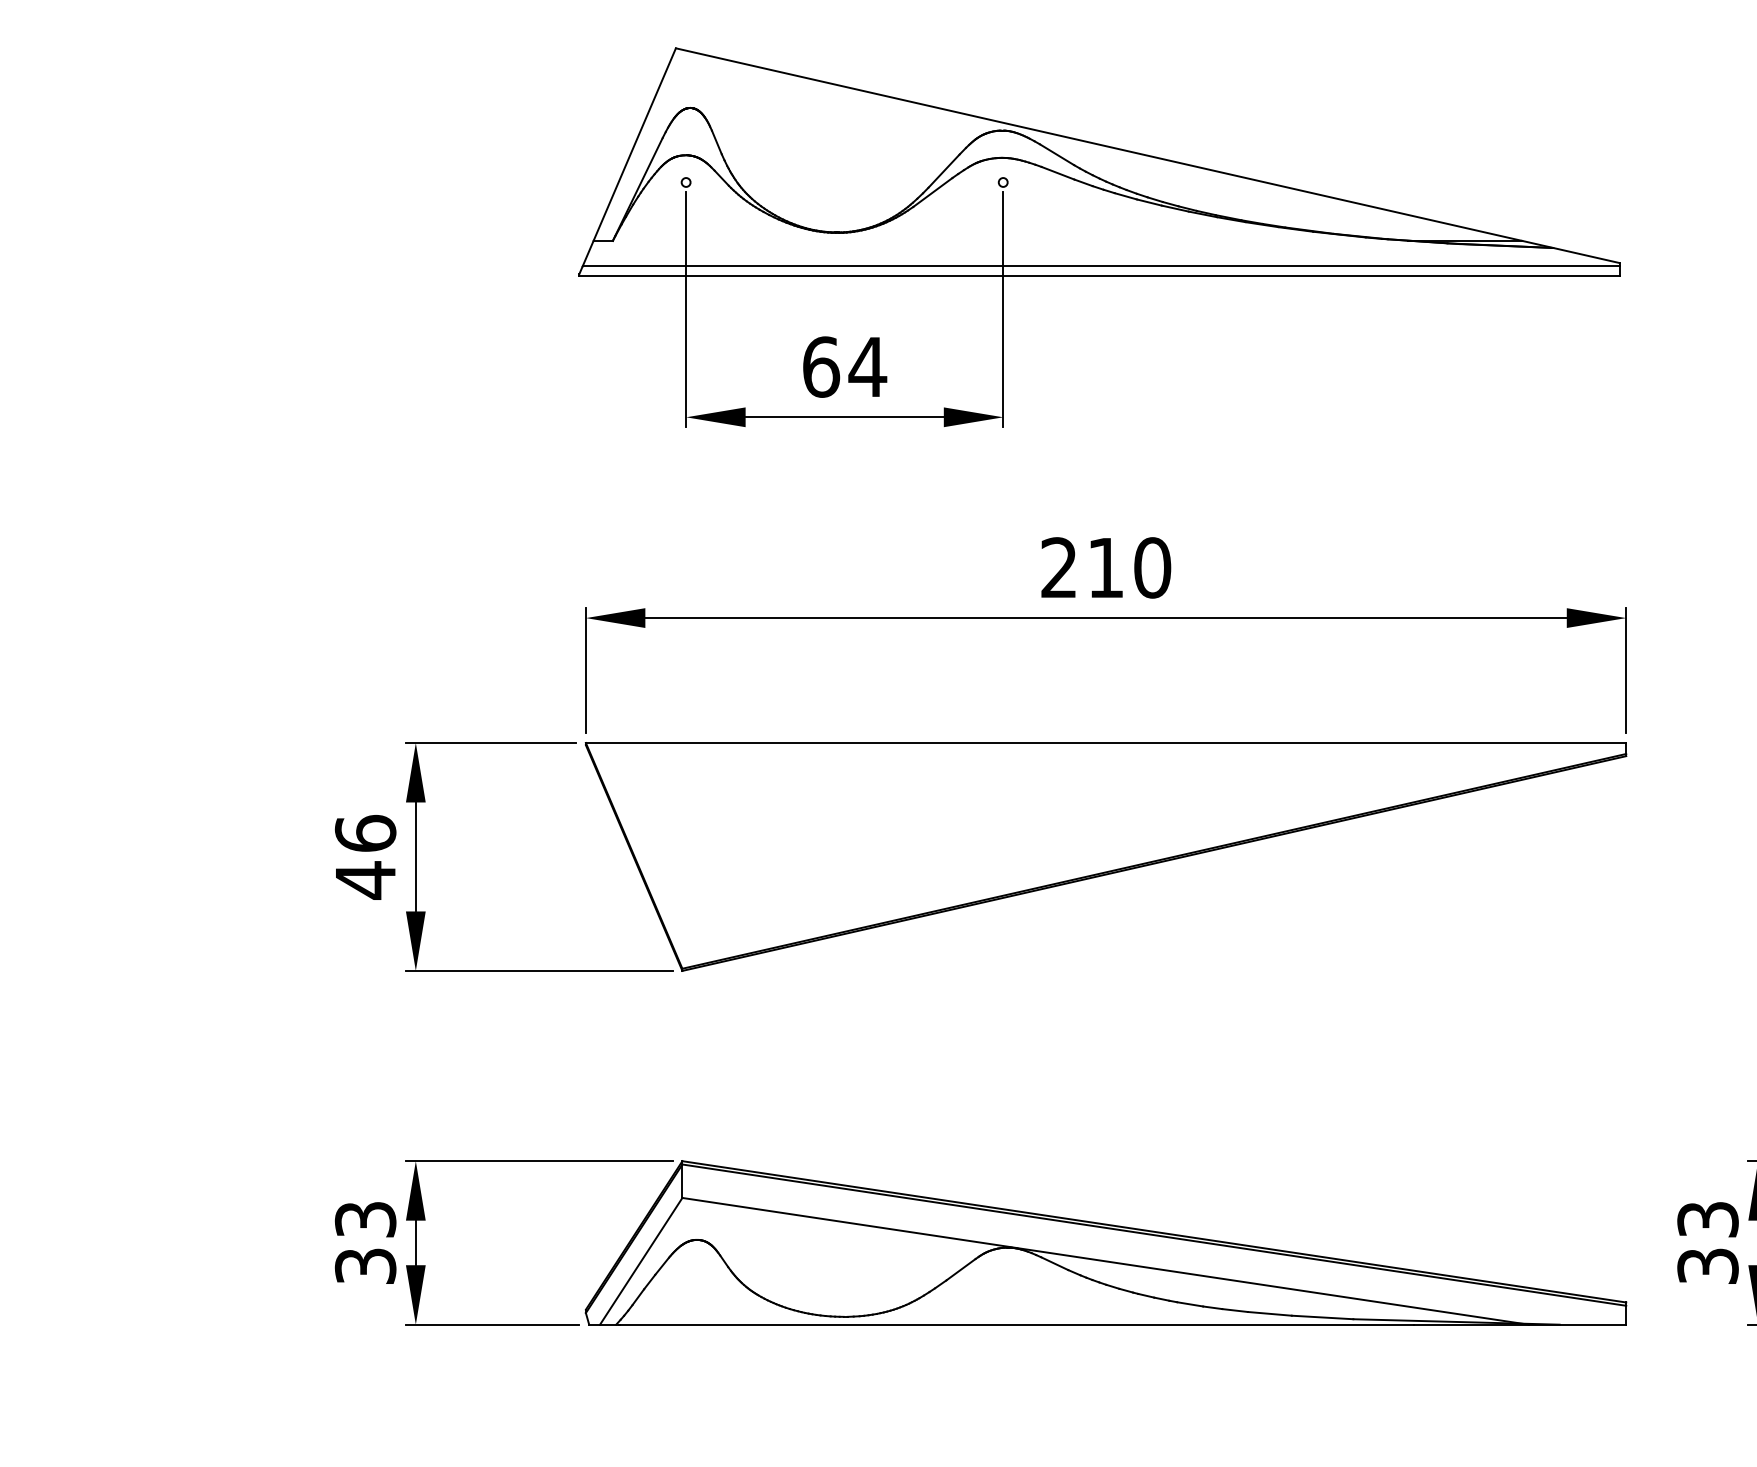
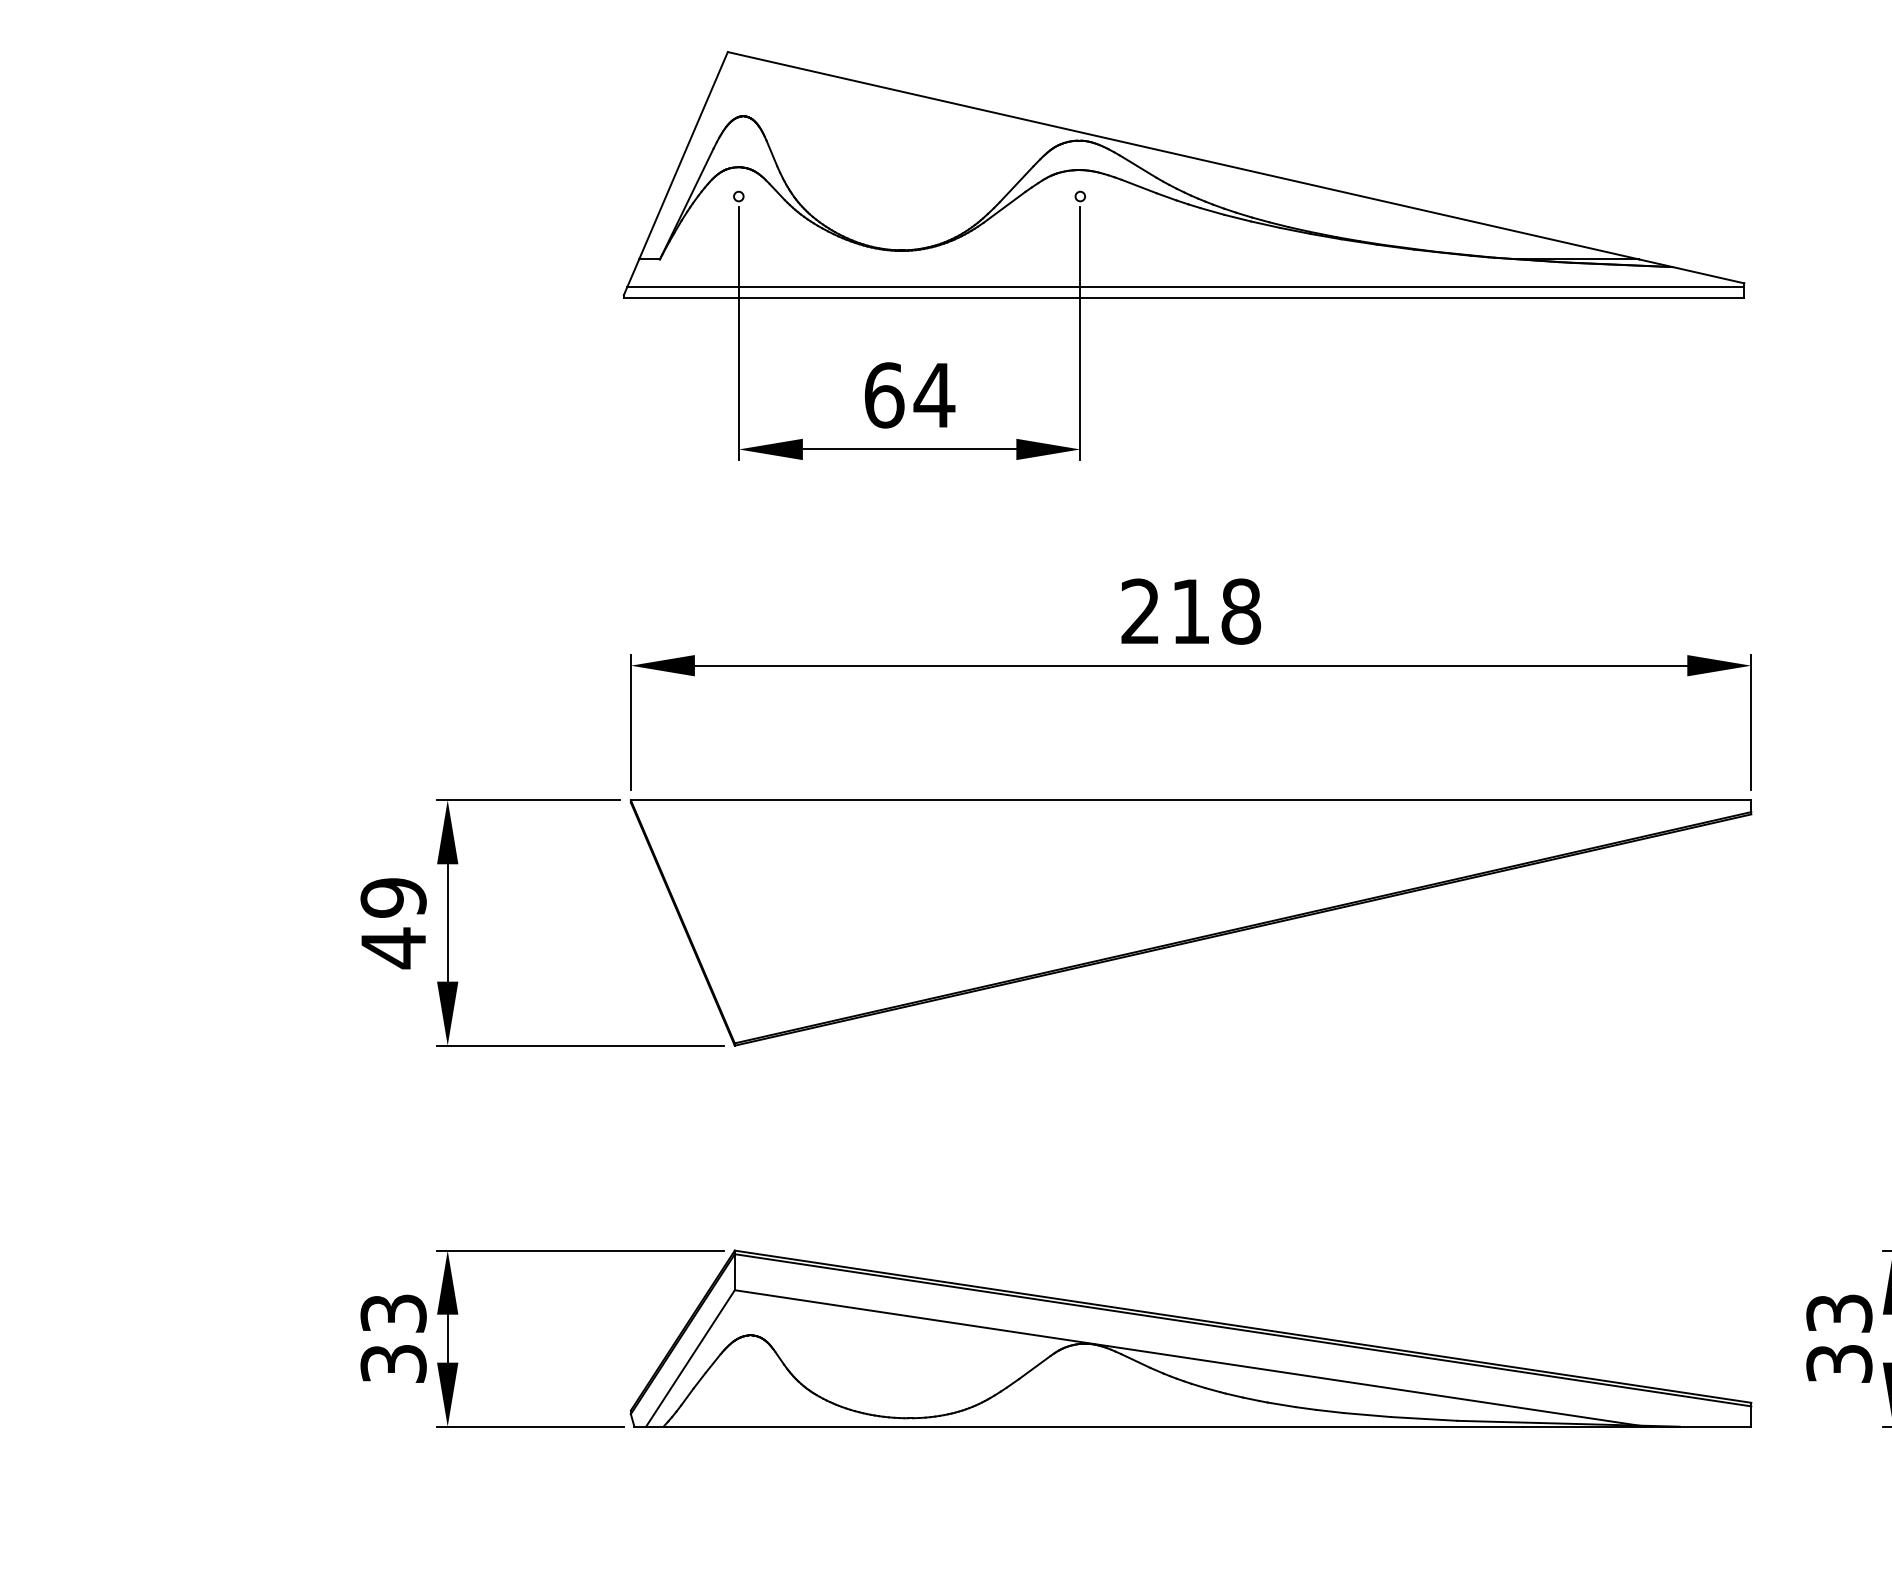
text: (1152, 567) -> (1241, 611), 210 -> 218
text: (365, 833) -> (393, 897), 46 -> 49

